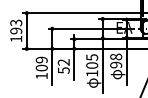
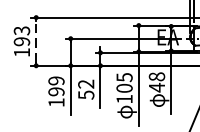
line: (26, 31) -> (35, 42), solid -> dashed
text: (116, 64) -> (157, 86), 98 -> 48
text: (41, 67) -> (56, 90), 109 -> 199

